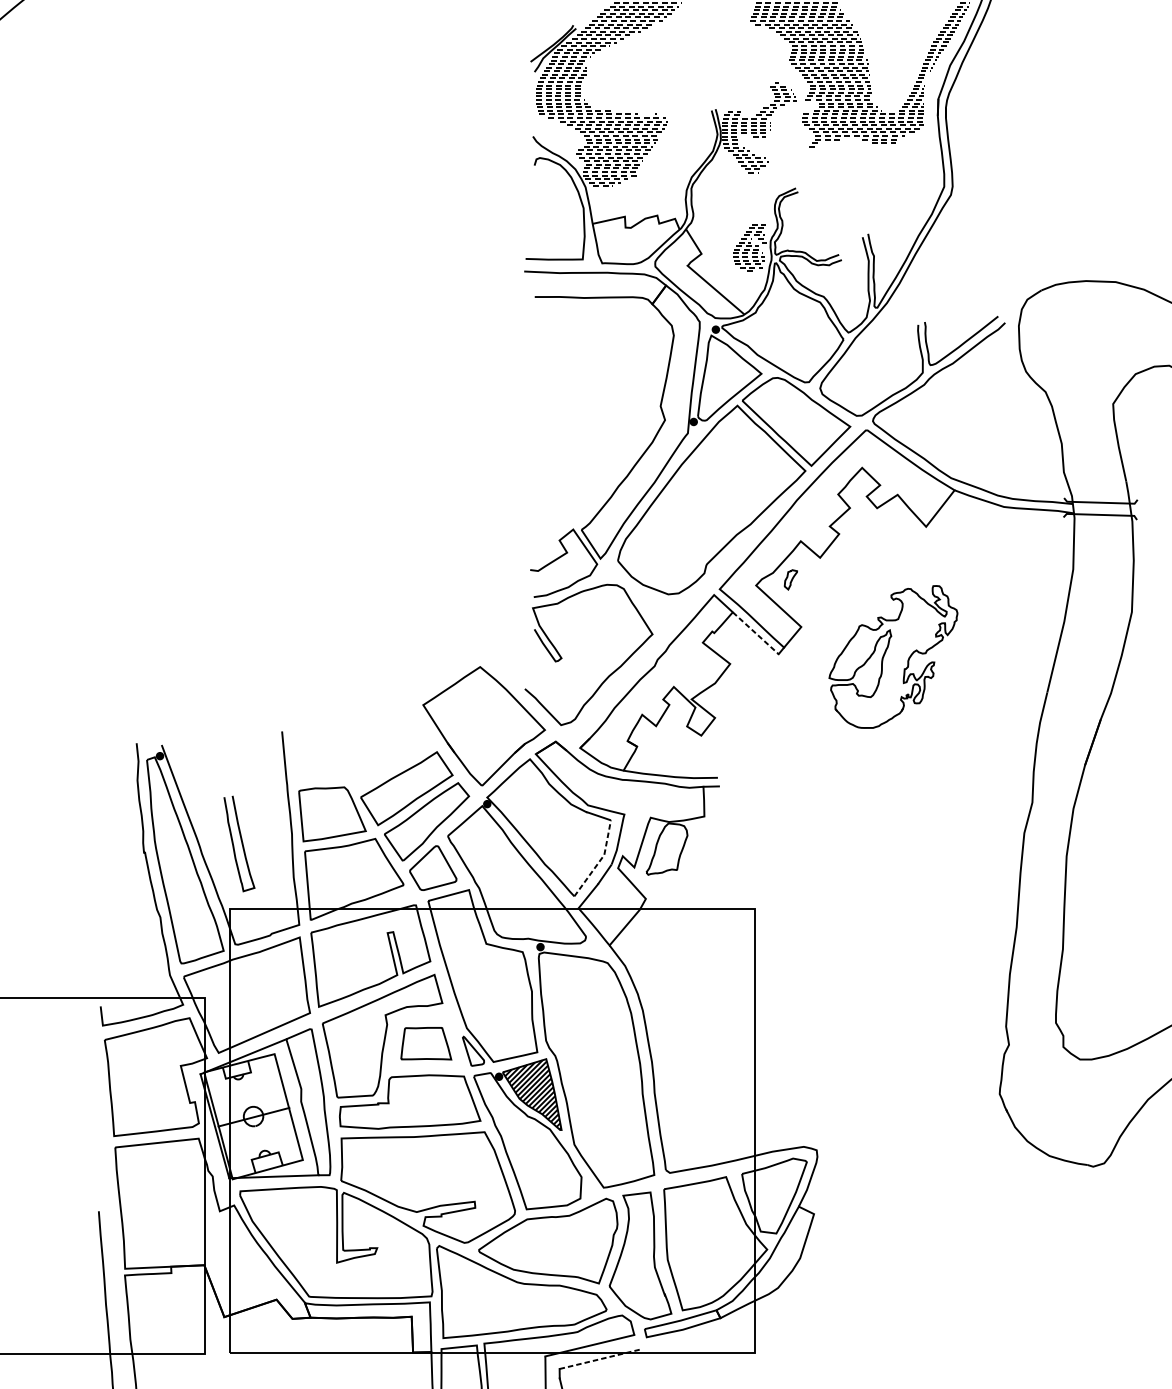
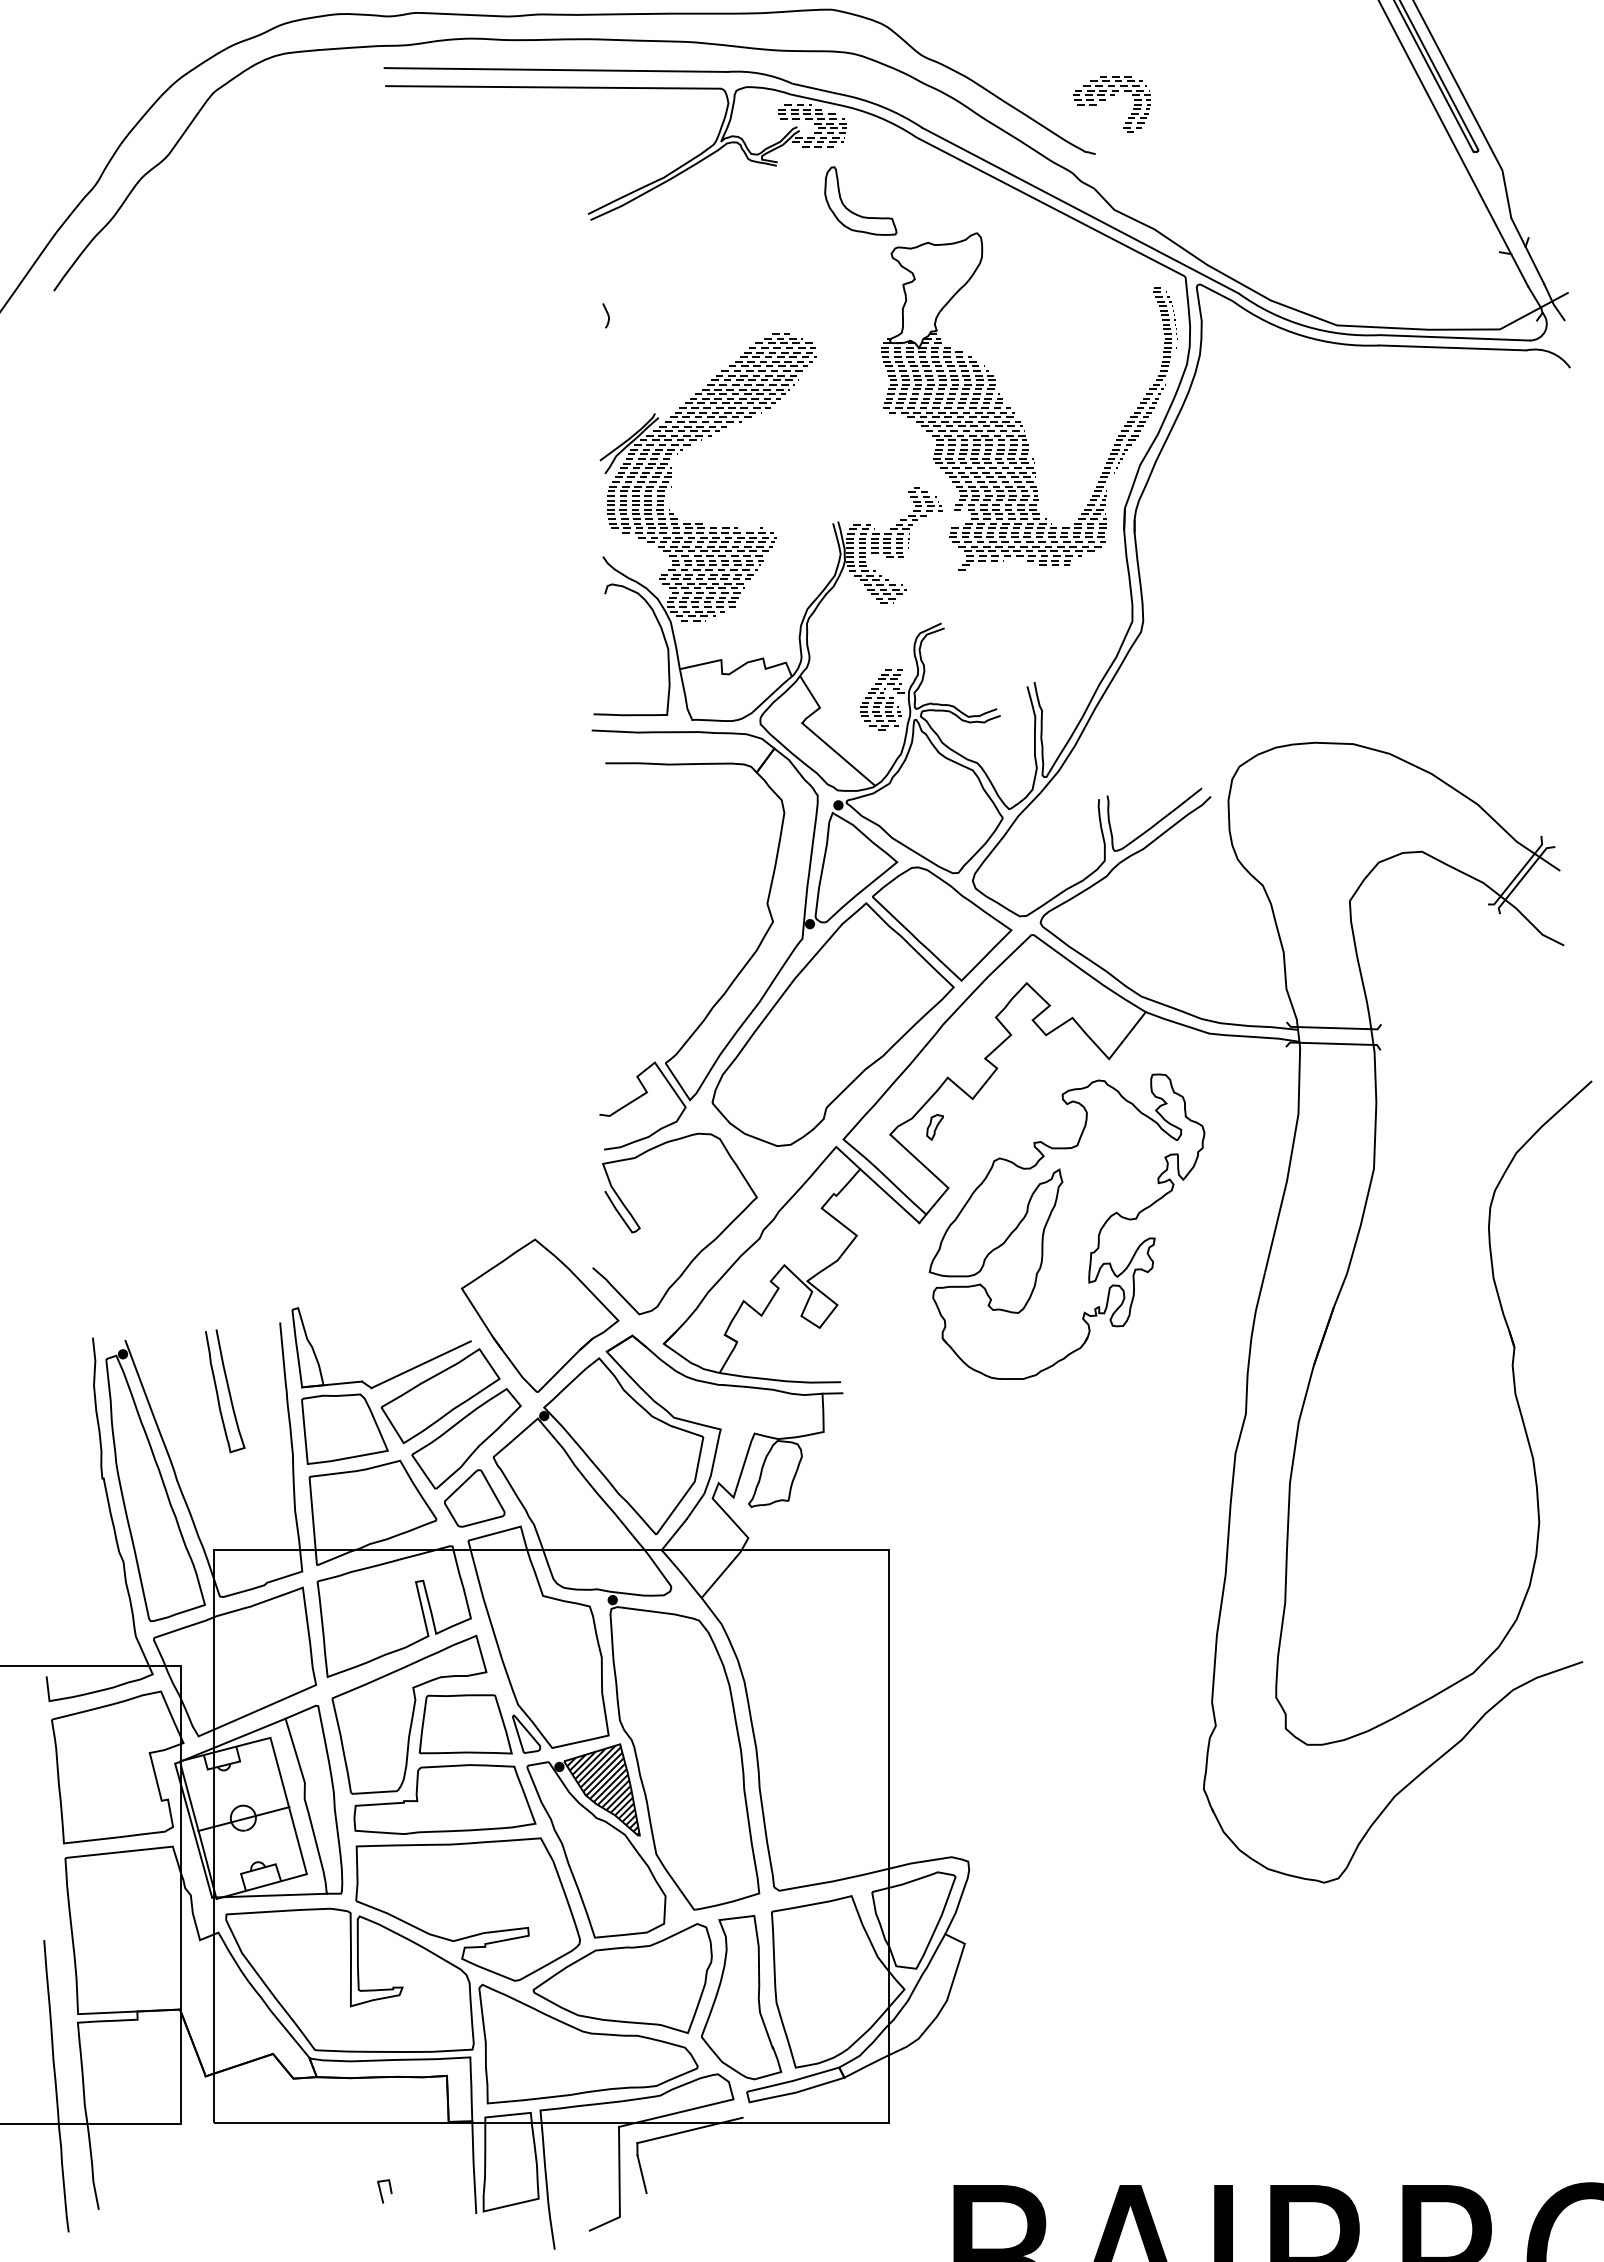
line: (755, 633) -> (889, 1196), dashed -> solid
part: (893, 656) -> (1066, 1226), size x1.67
part: (371, 772) -> (395, 1375), added
curve: (241, 842) -> (227, 1389), moved
line: (600, 860) -> (689, 1488), dashed -> solid
part: (426, 1043) -> (465, 1724), size x1.43
line: (600, 1359) -> (690, 2130), dashed -> solid

